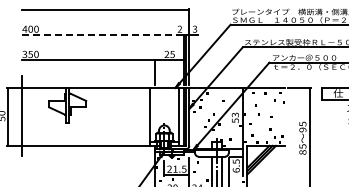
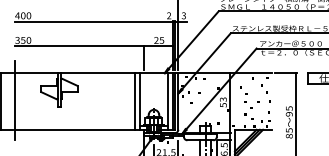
line: (102, 35) -> (93, 21), dashed -> solid
part: (259, 109) -> (246, 94), size x1.67
line: (145, 116) -> (135, 101), added

